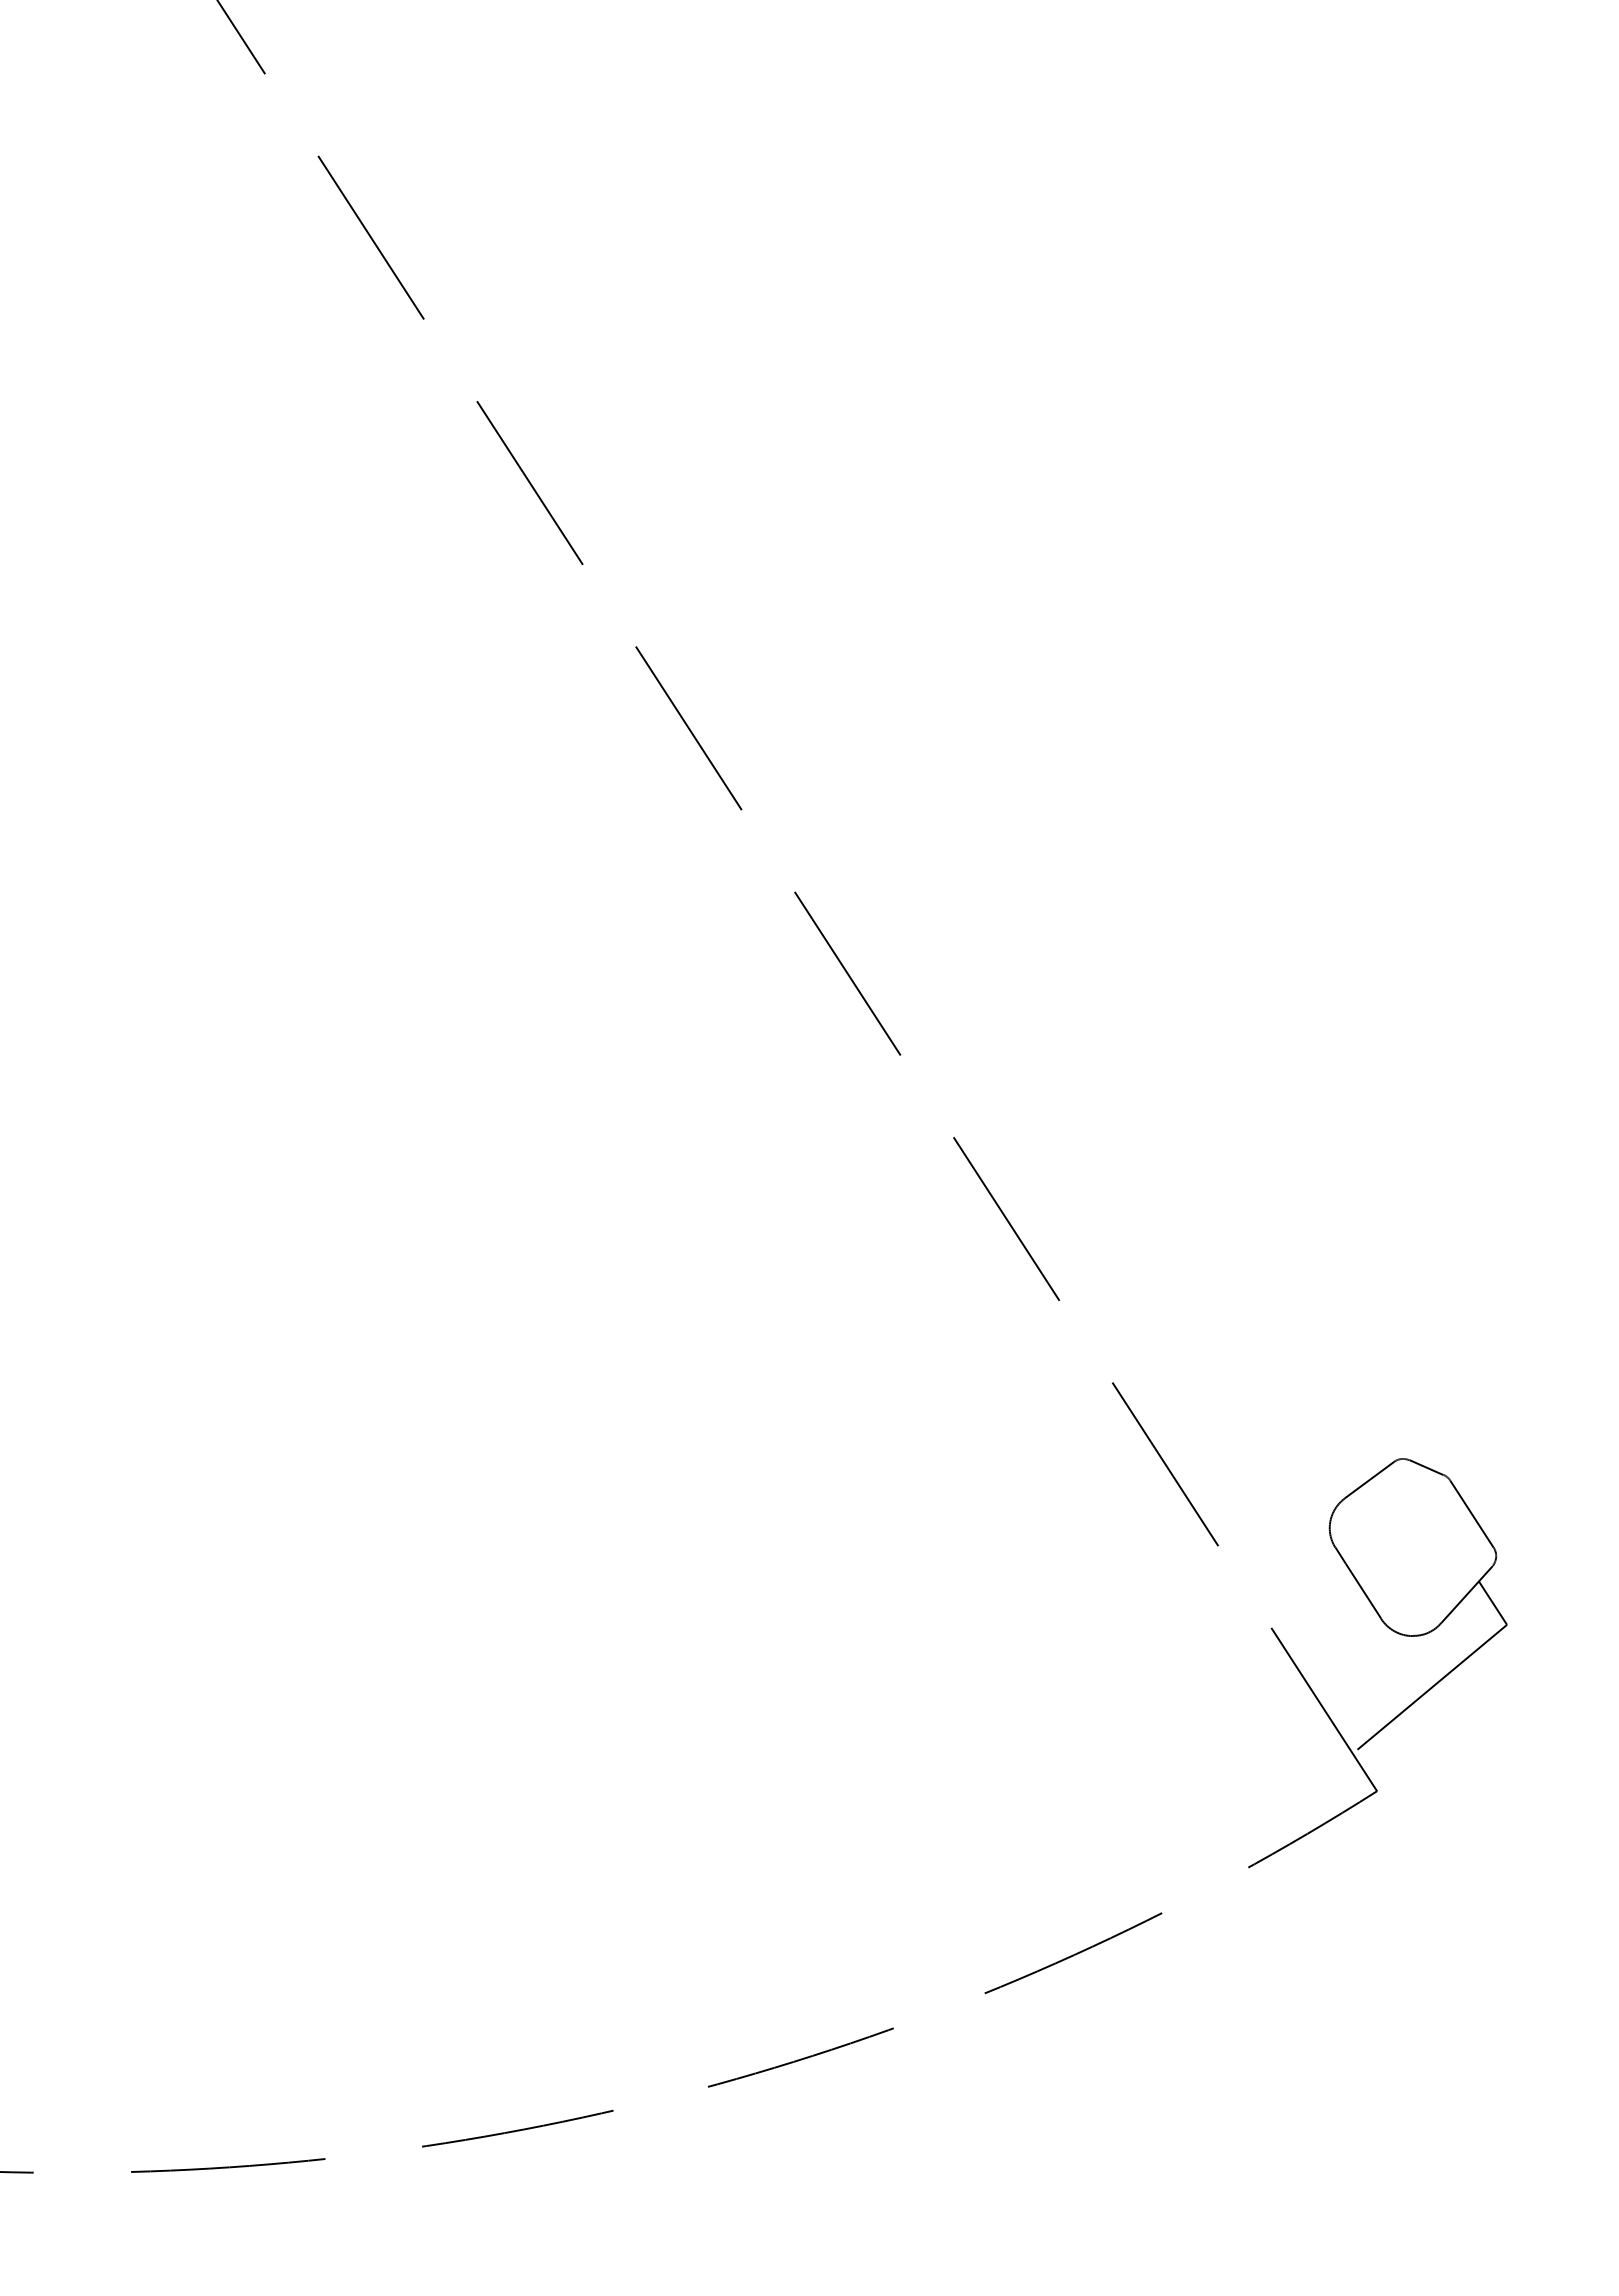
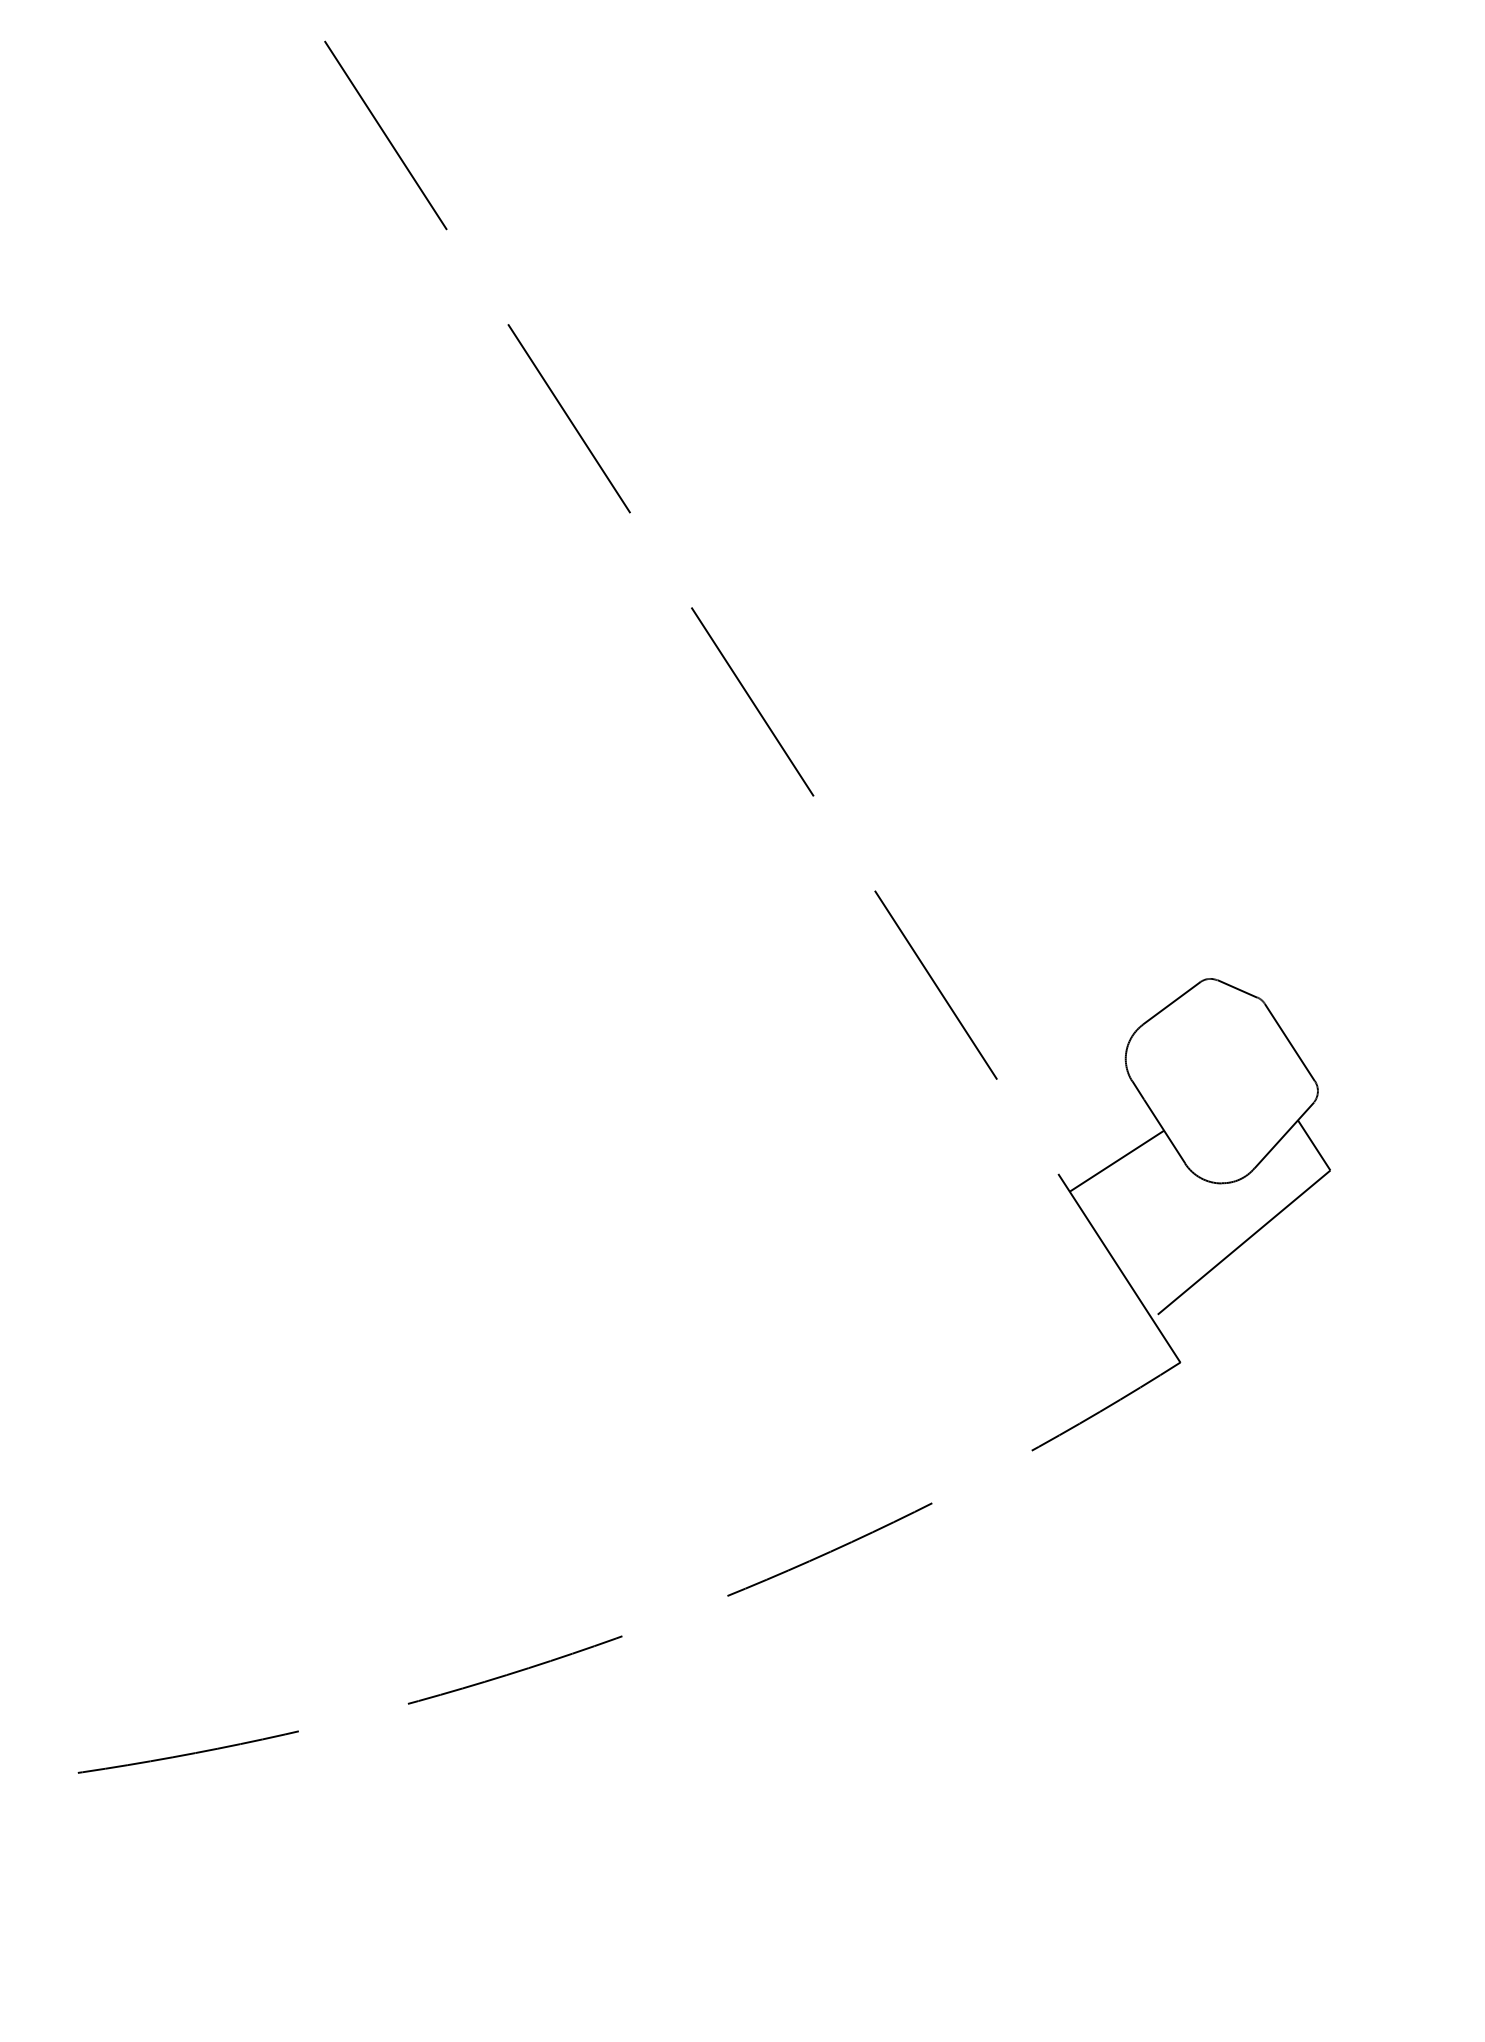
line: (1321, 1616) -> (1116, 1160), added

